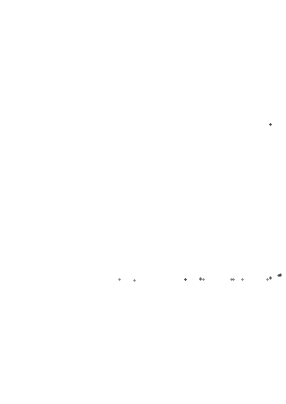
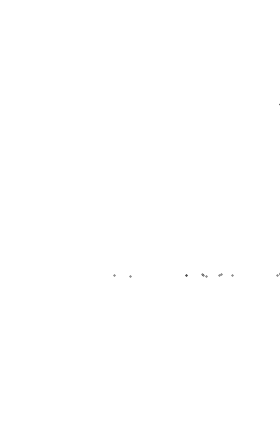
part: (236, 279) -> (225, 275), moved

